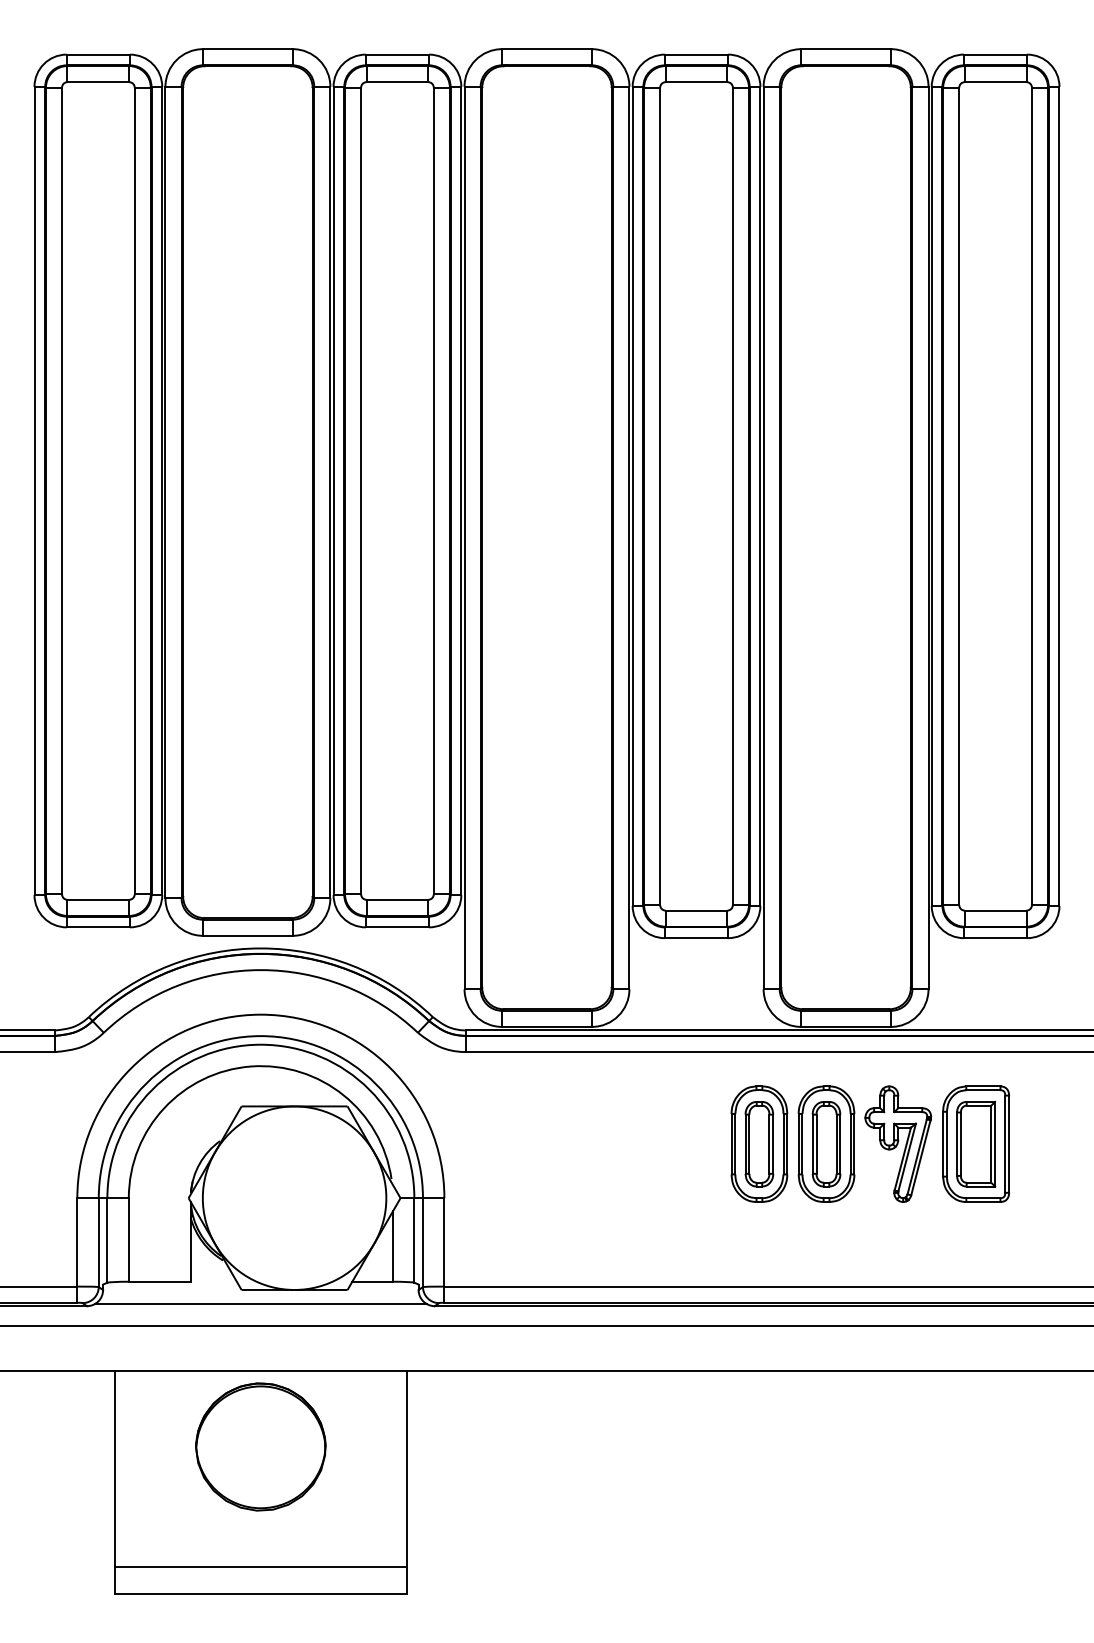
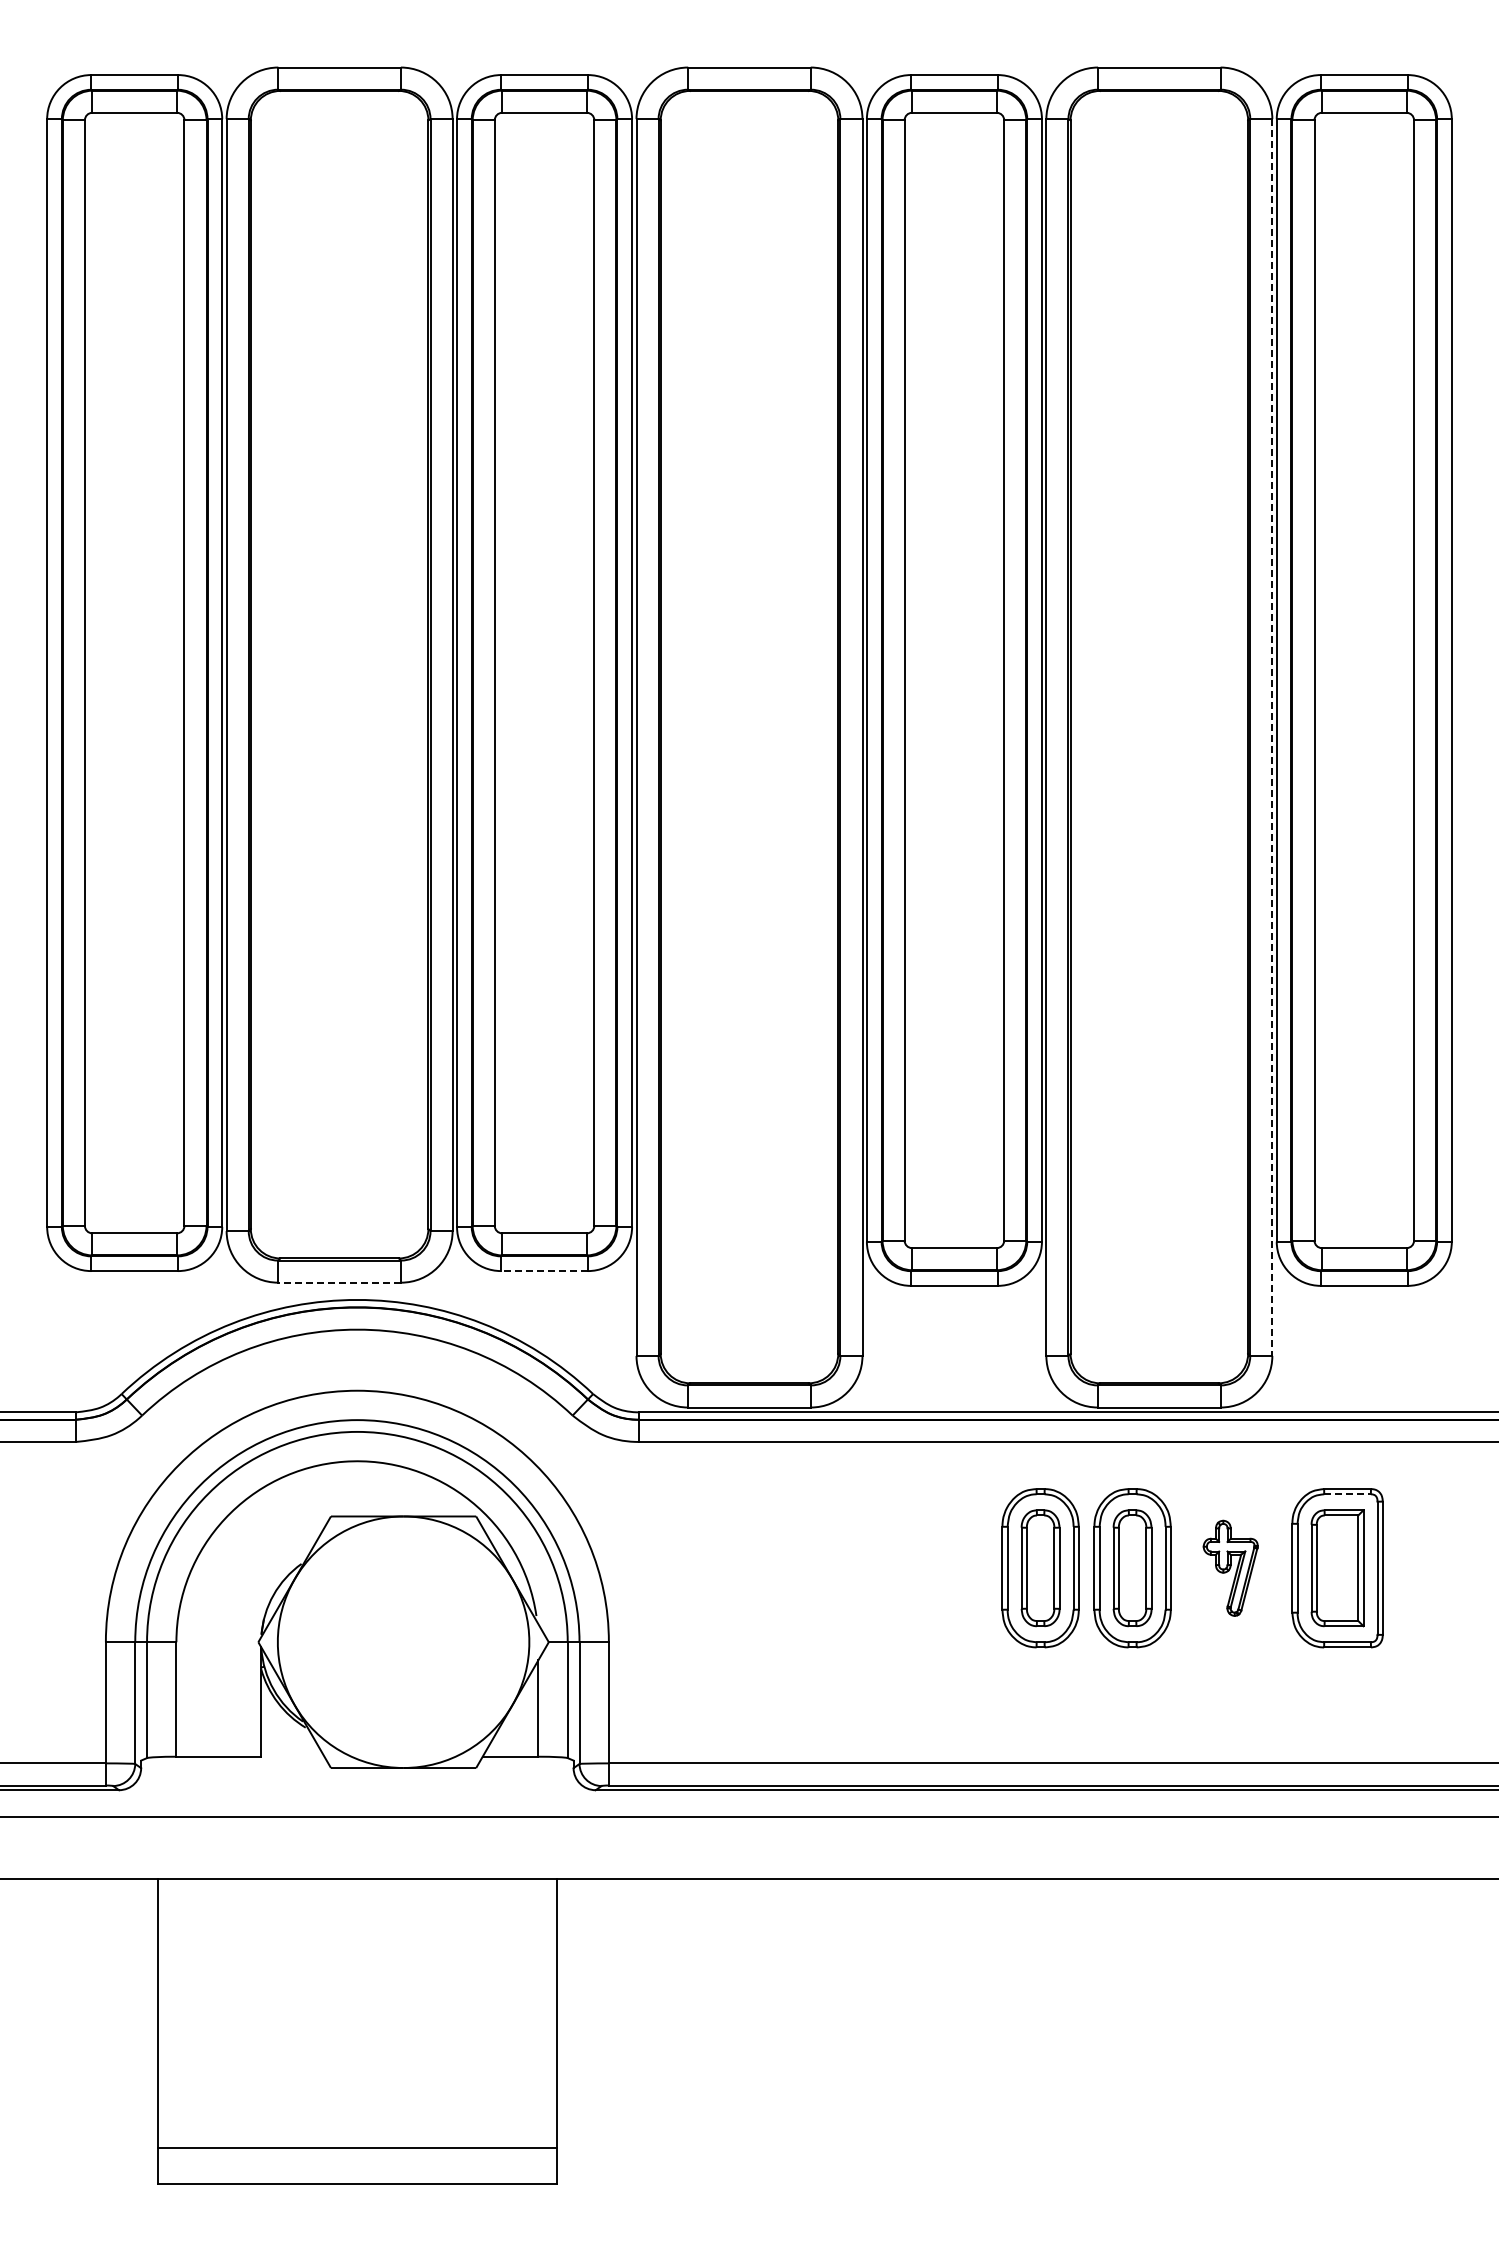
line: (928, 538) -> (1272, 738), solid -> dashed
line: (397, 927) -> (544, 1271), solid -> dashed
line: (247, 935) -> (339, 1282), solid -> dashed
line: (984, 1090) -> (1348, 1494), solid -> dashed
part: (897, 1144) -> (1230, 1568), size x0.6
line: (260, 1304) -> (357, 1787), removed
part: (260, 1447) -> (356, 1983), removed

